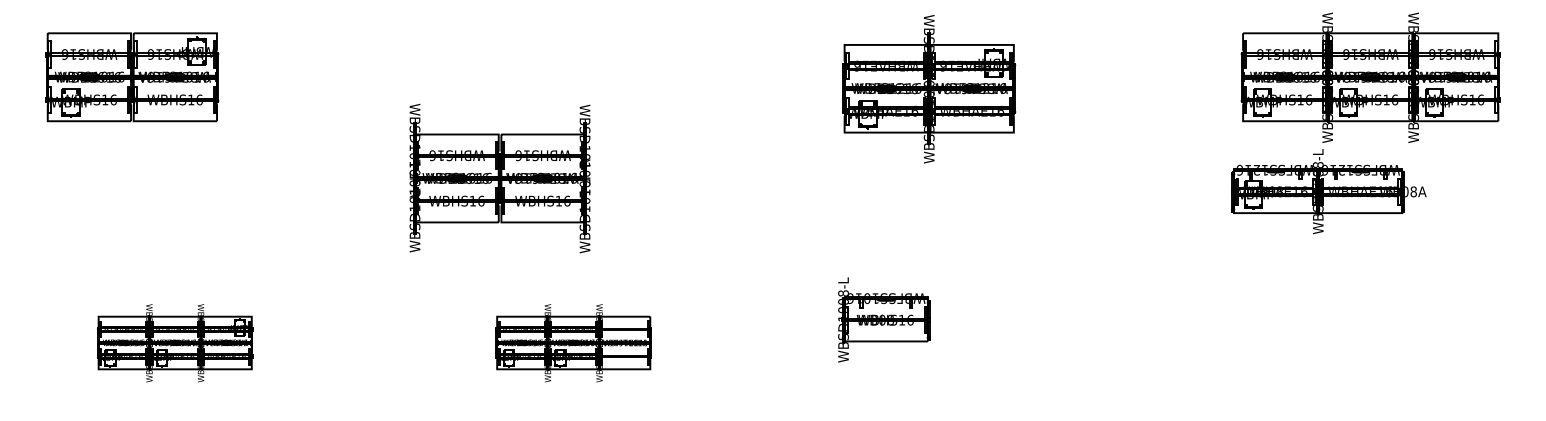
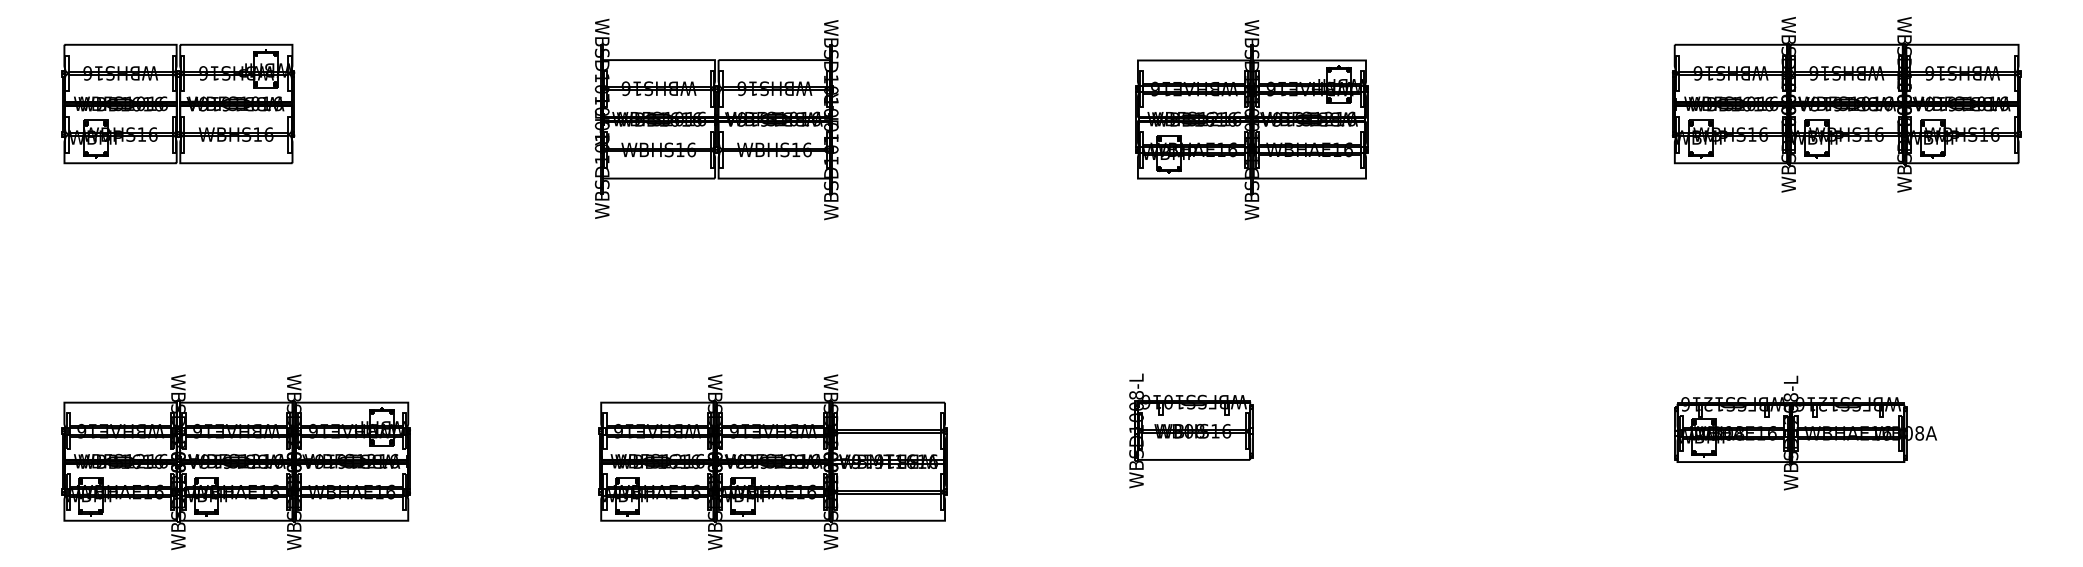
part: (499, 178) -> (716, 119), moved
part: (1328, 191) -> (1805, 432), moved
part: (174, 343) -> (235, 462), size x1.67
part: (573, 343) -> (772, 462), size x1.67

